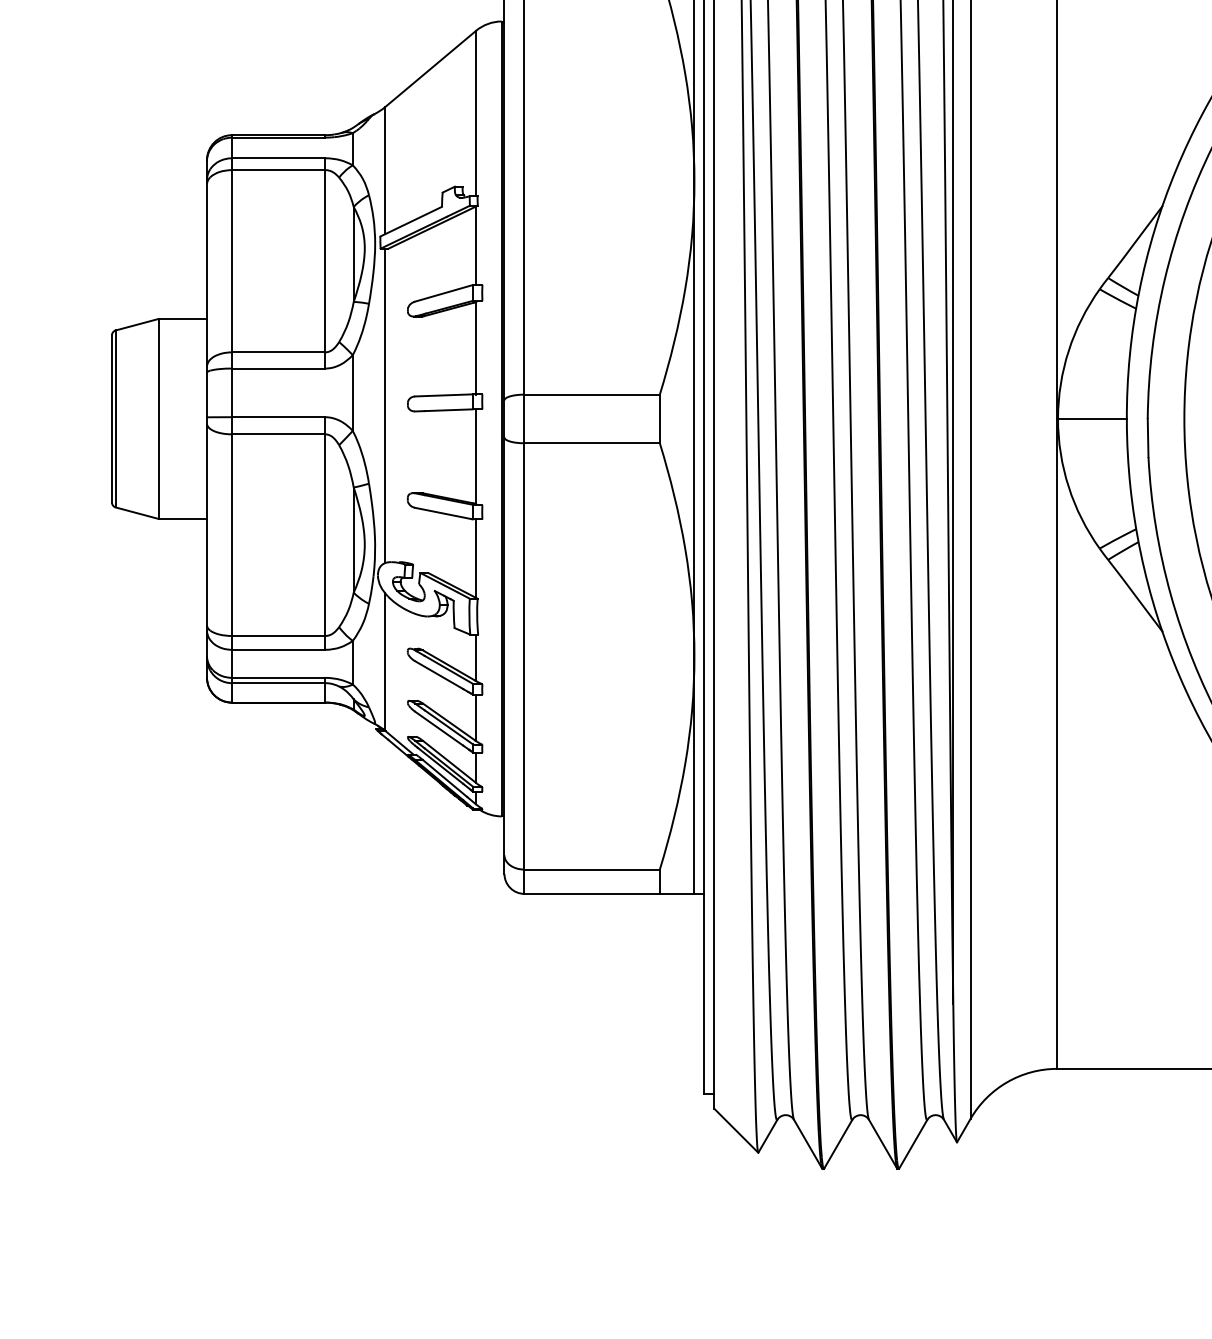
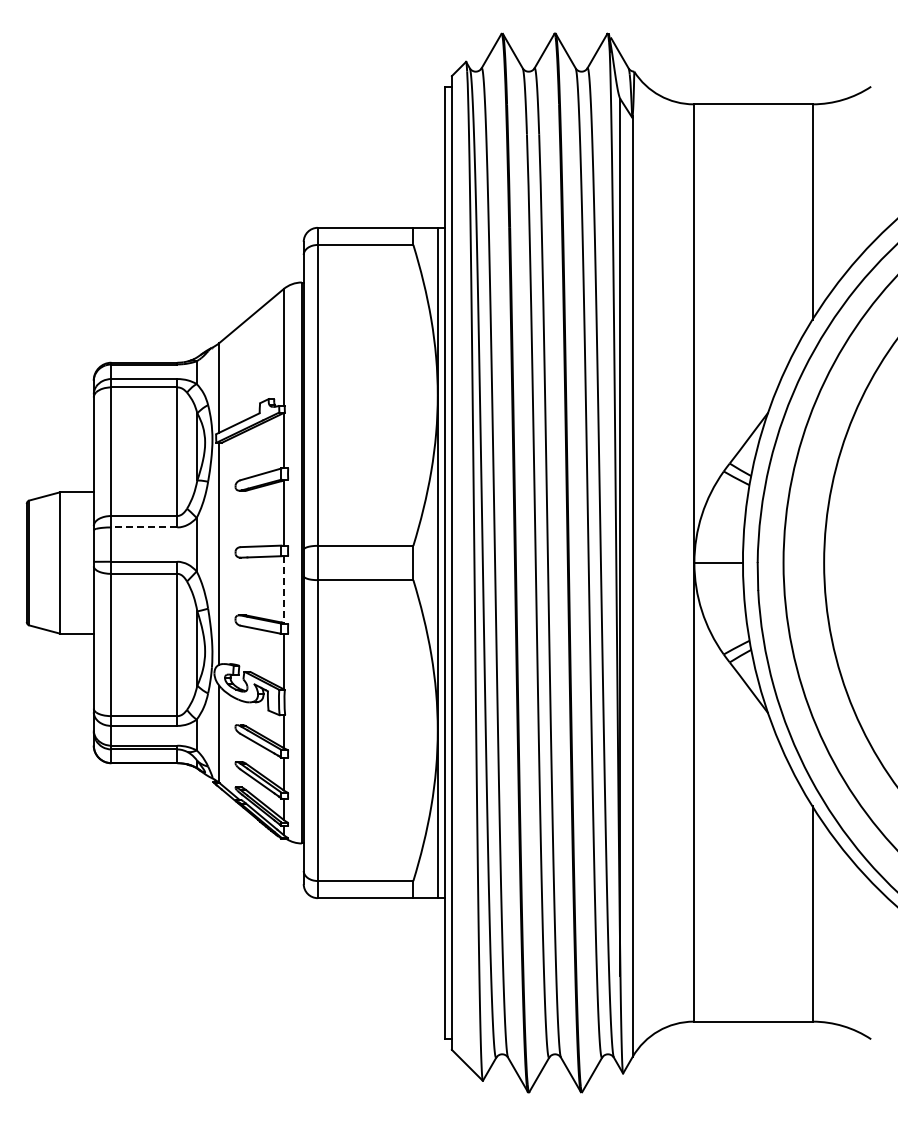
line: (278, 368) -> (144, 527), solid -> dashed
line: (475, 457) -> (283, 590), solid -> dashed

